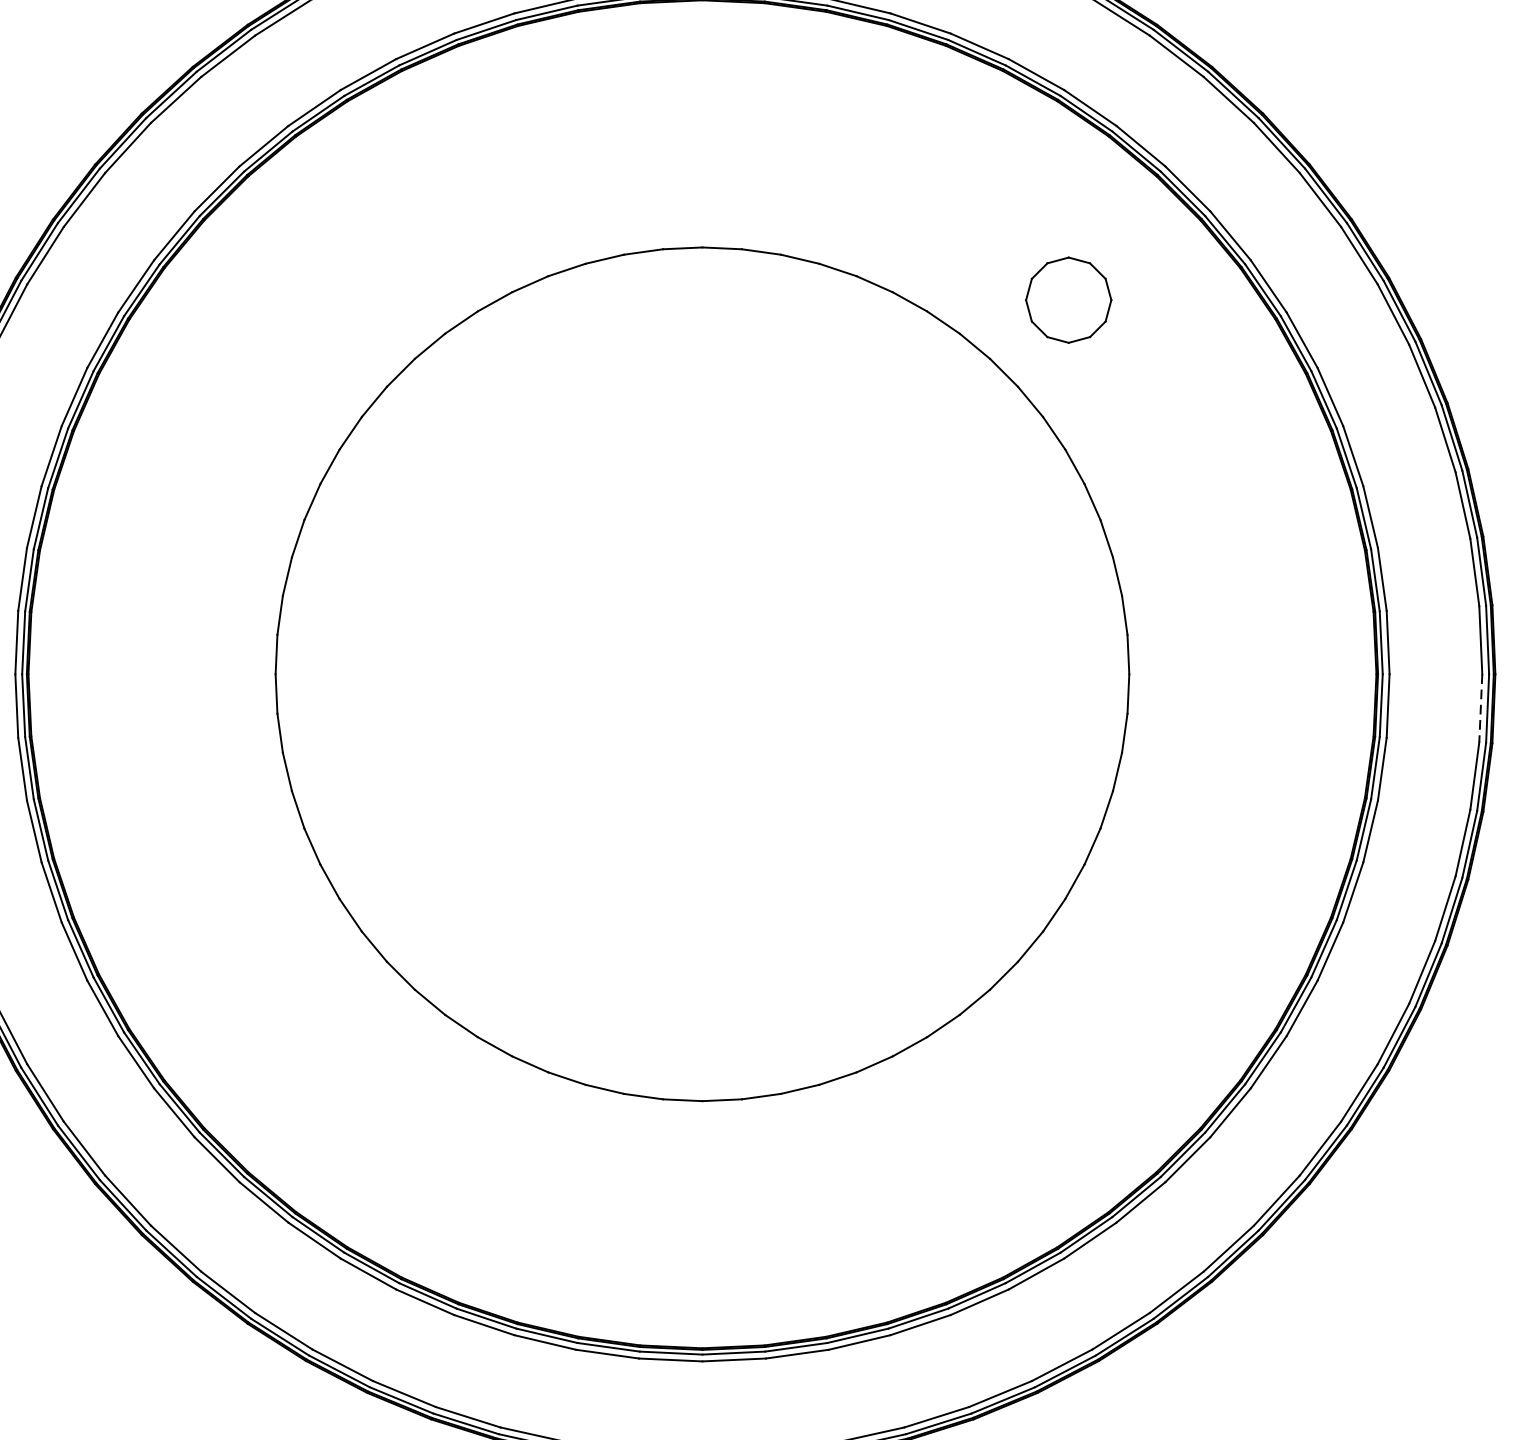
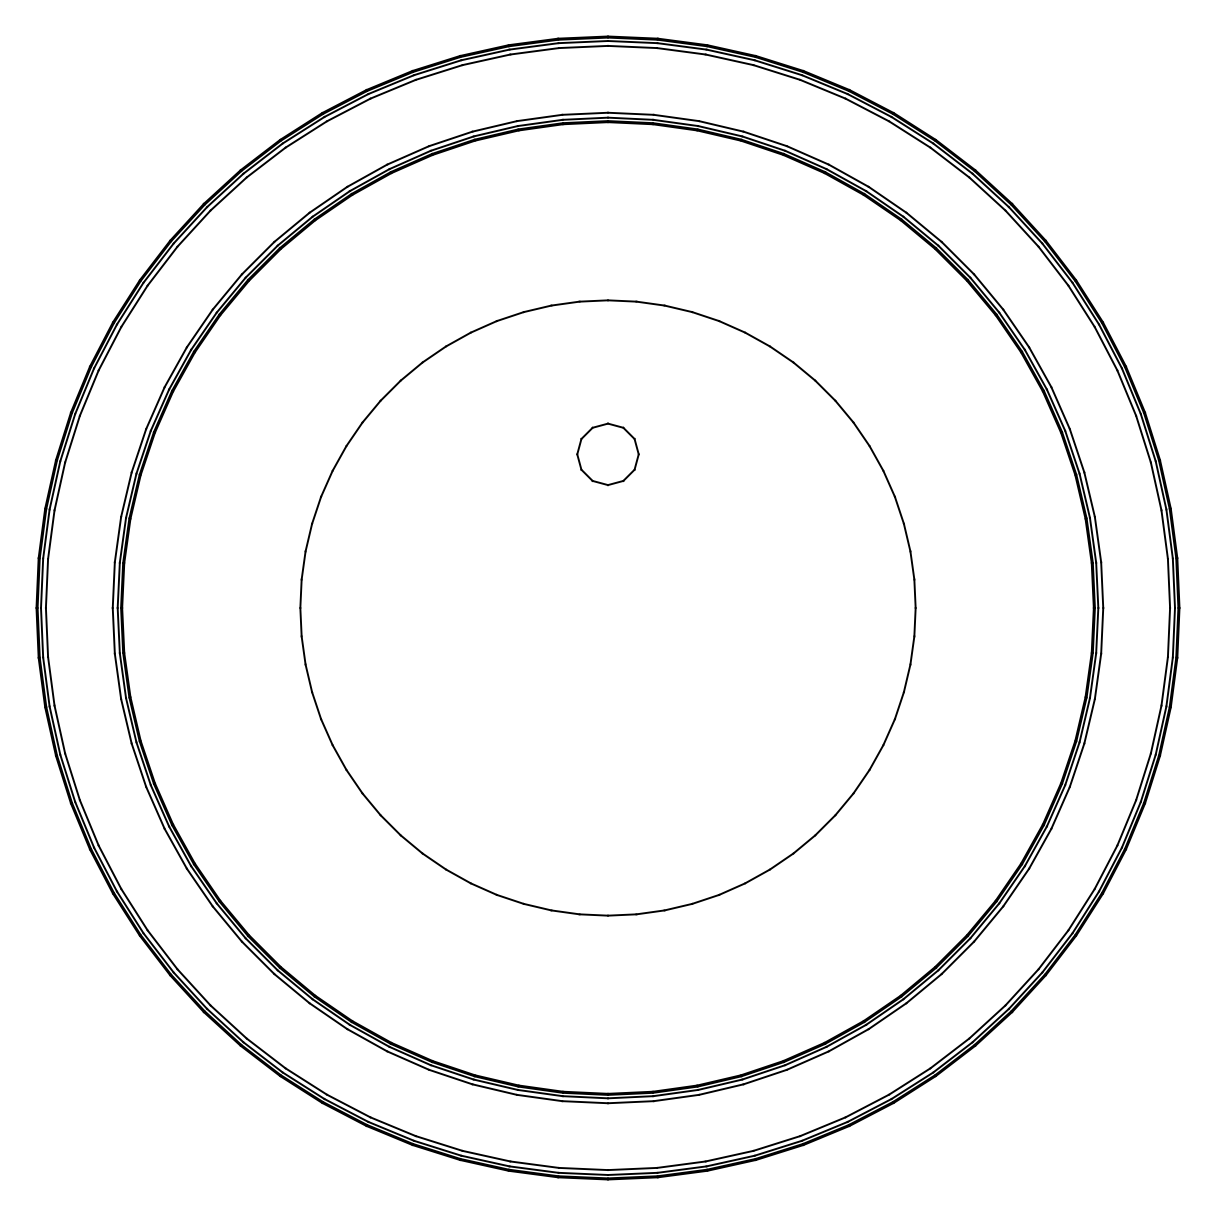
part: (1068, 300) -> (607, 454), moved
line: (1480, 708) -> (1168, 632), dashed -> solid

